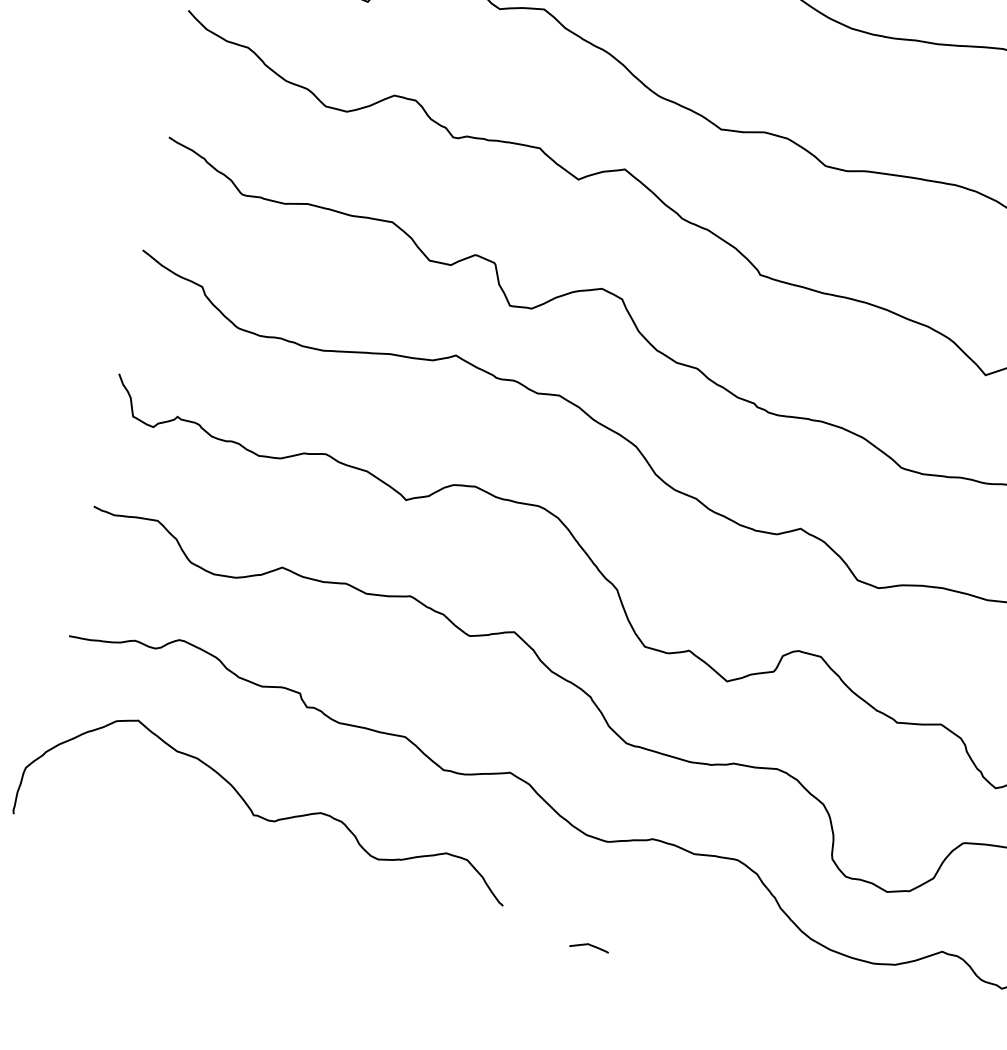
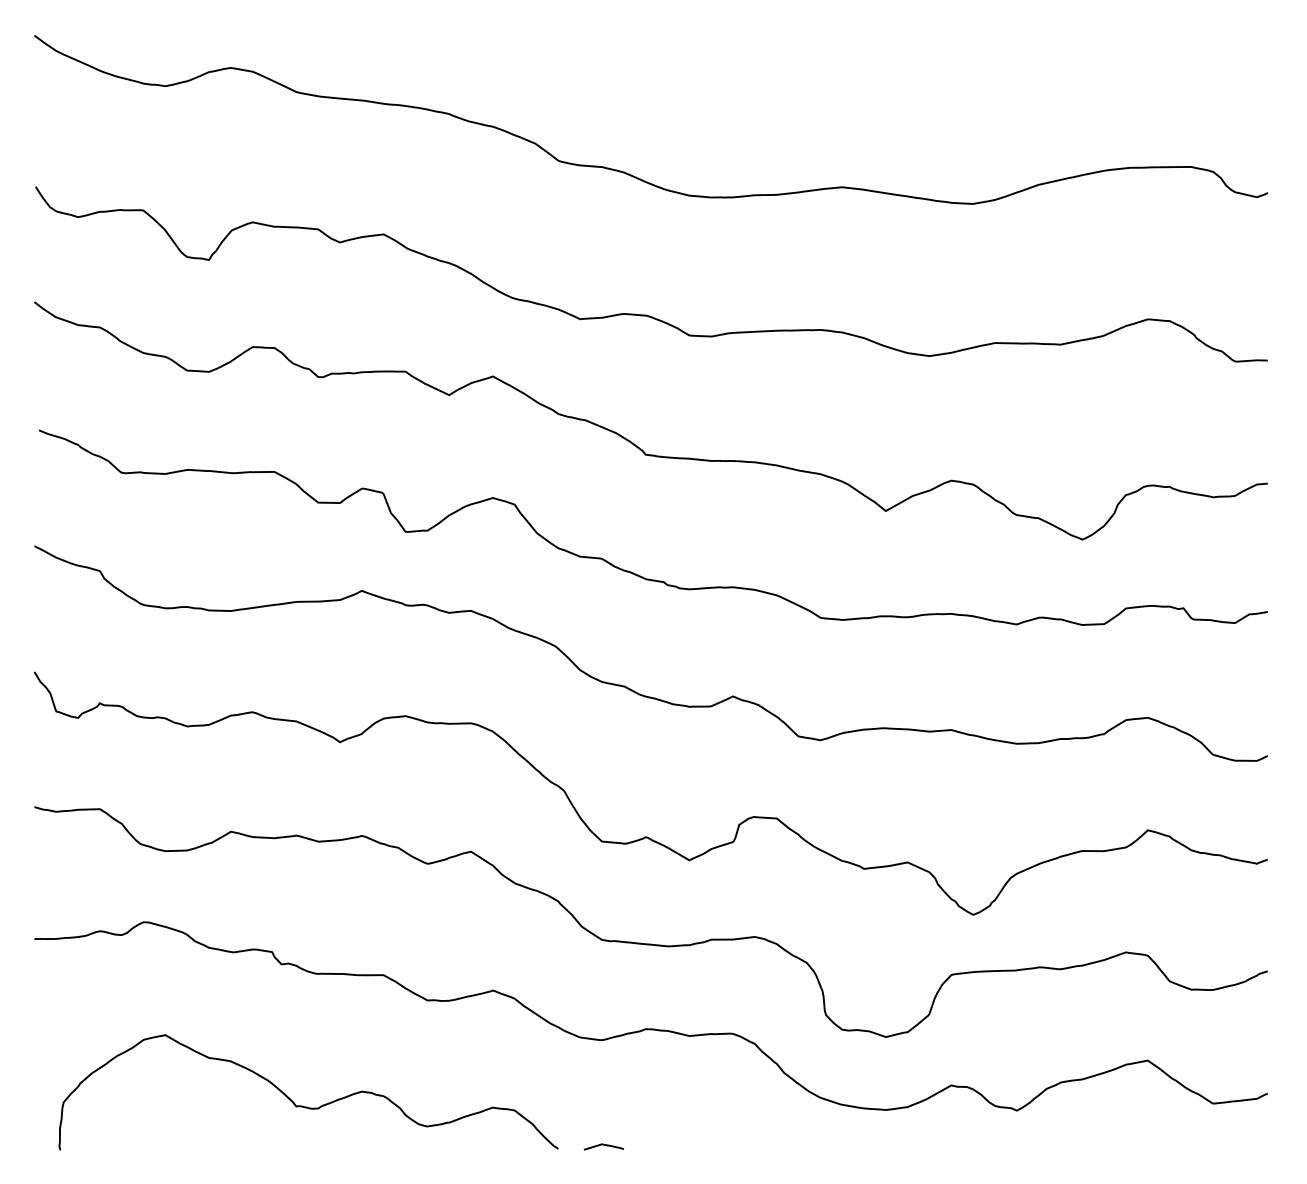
curve: (264, 817) -> (307, 1106), moved

